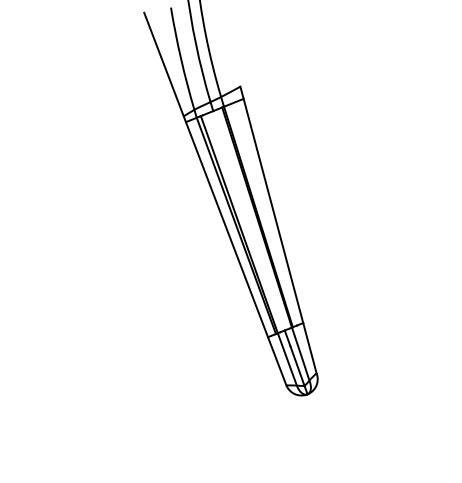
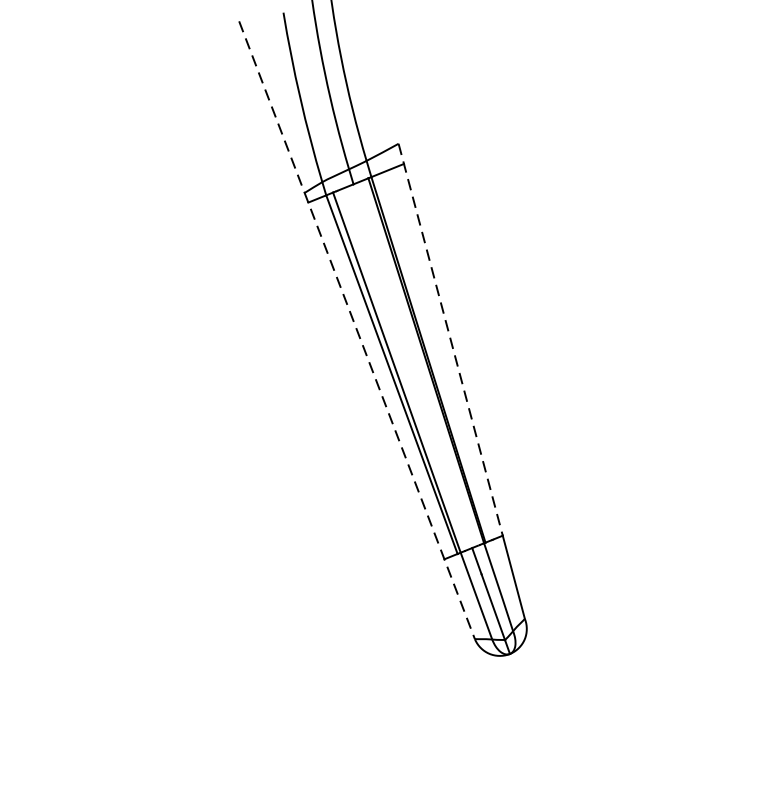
line: (215, 199) -> (357, 330), solid -> dashed
line: (271, 205) -> (450, 340), solid -> dashed

